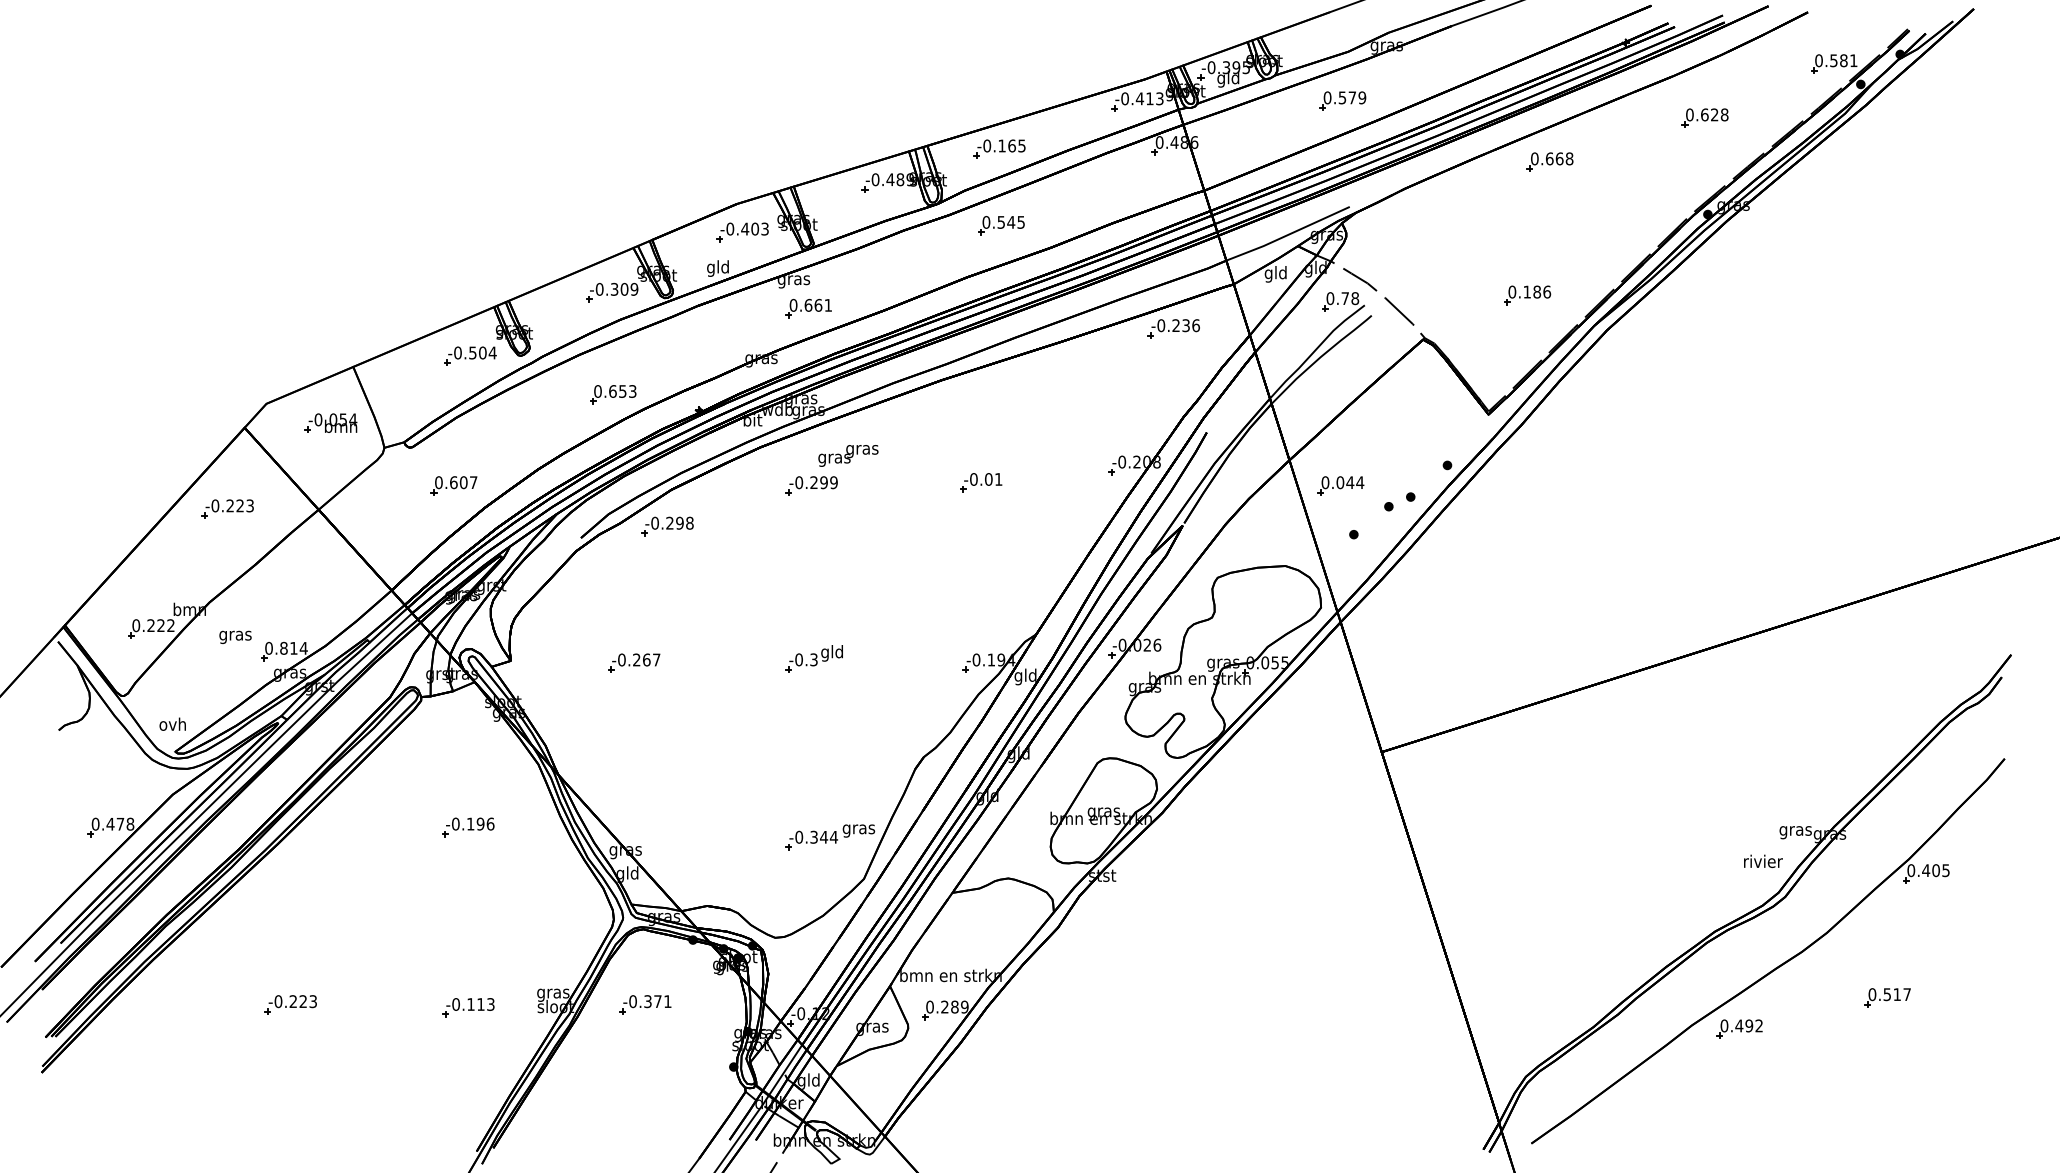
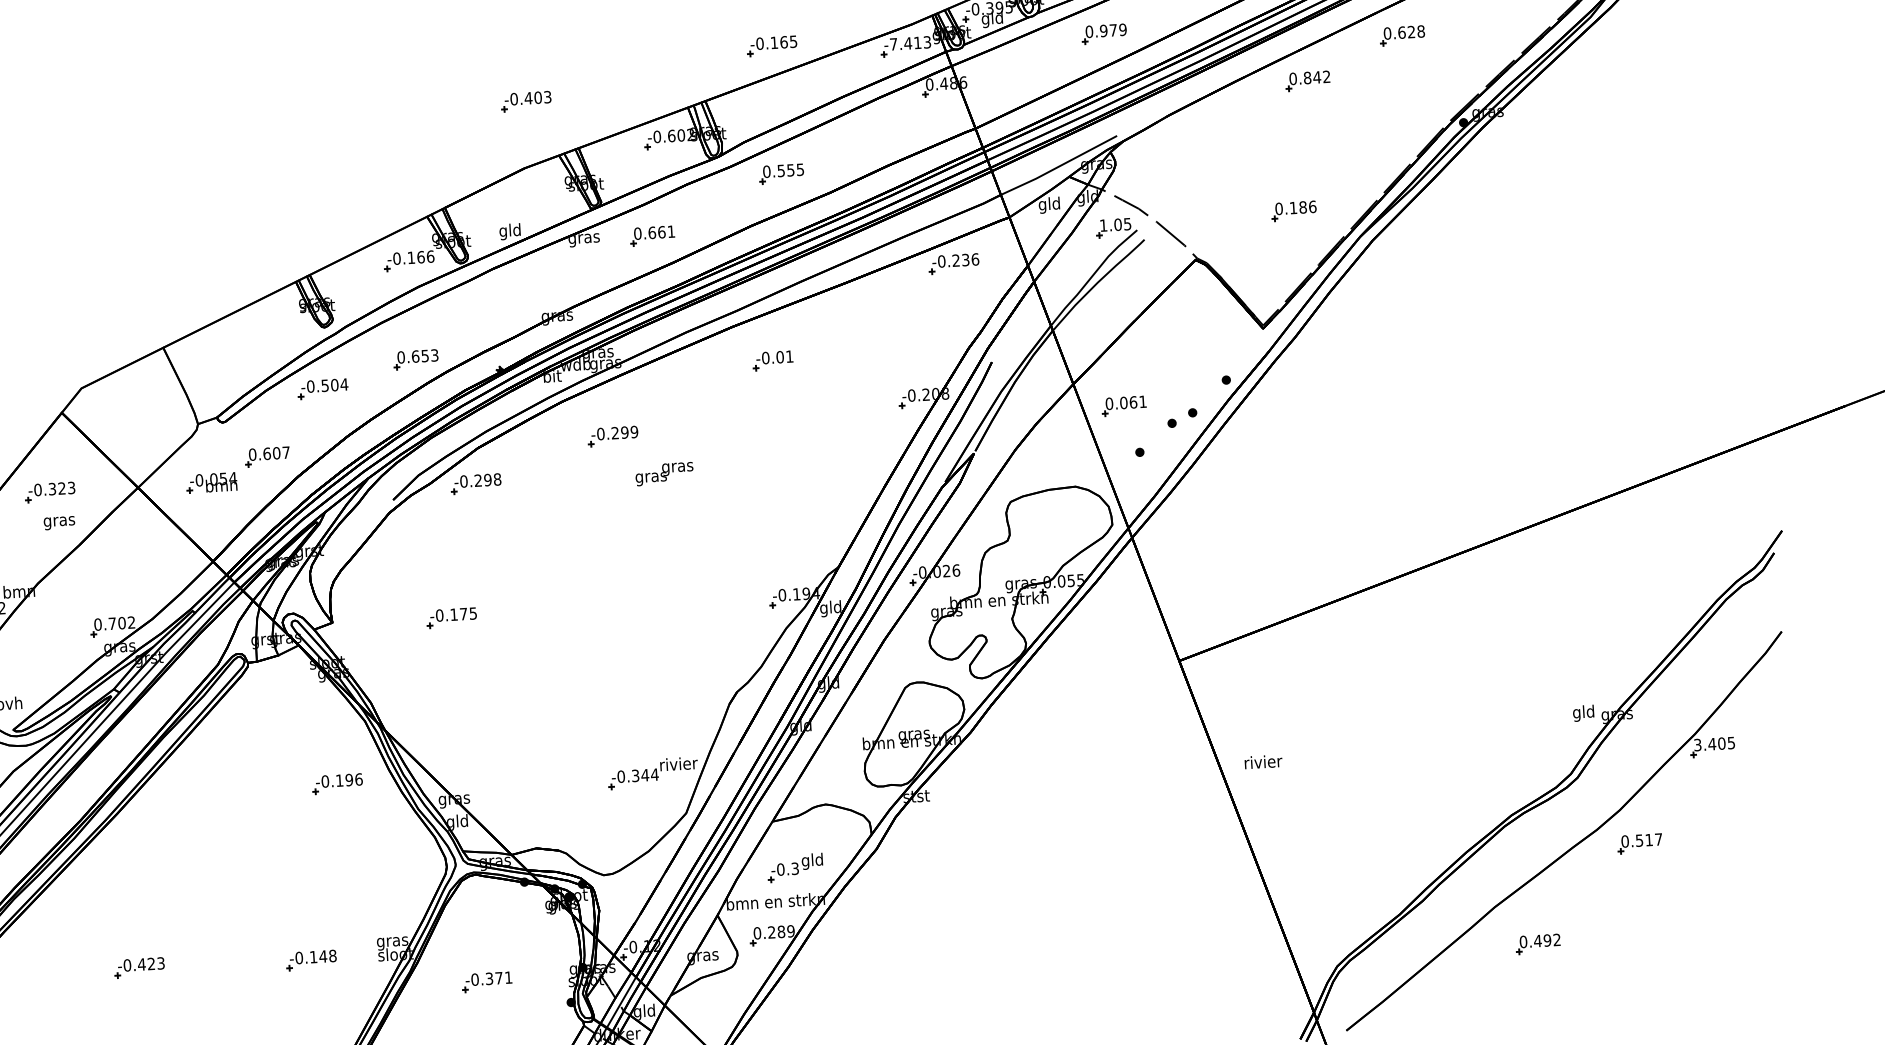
text: (1342, 97) -> (1103, 30), 0.579 -> 0.979
text: (1124, 98) -> (893, 44), -0.413 -> -7.413
part: (1704, 117) -> (1401, 35), moved
part: (999, 148) -> (772, 45), moved
text: (1559, 158) -> (1316, 77), 0.668 -> 0.842
text: (900, 179) -> (681, 135), -0.489 -> -0.602
text: (1011, 222) -> (791, 170), 0.545 -> 0.555
part: (742, 232) -> (526, 101), moved
text: (624, 288) -> (420, 256), -0.309 -> -0.166
text: (1342, 298) -> (1115, 224), 0.78 -> 1.05
part: (808, 308) -> (652, 235), moved
part: (470, 355) -> (323, 388), moved
part: (330, 422) -> (211, 482), moved
text: (848, 455) -> (664, 473), moved
part: (981, 482) -> (773, 360), moved
text: (1355, 482) -> (1138, 401), 0.044 -> 0.061
text: (229, 505) -> (51, 488), -0.223 -> -0.323
text: (235, 636) -> (59, 522), moved
text: (293, 647) -> (121, 622), 0.814 -> 0.702
part: (813, 658) -> (794, 867), moved
text: (646, 659) -> (463, 613), -0.267 -> -0.175
part: (468, 827) -> (337, 784), moved
text: (859, 829) -> (679, 765), gras -> rivier
text: (1795, 830) -> (1583, 712), gras -> gld
text: (1763, 860) -> (1263, 761), moved
text: (1911, 870) -> (1698, 744), 0.405 -> 3.405
part: (1887, 997) -> (1639, 843), moved
text: (293, 1001) -> (141, 964), -0.223 -> -0.423
text: (485, 1004) -> (327, 956), -0.113 -> -0.148
part: (645, 1004) -> (487, 981), moved
part: (1739, 1028) -> (1538, 943), moved

